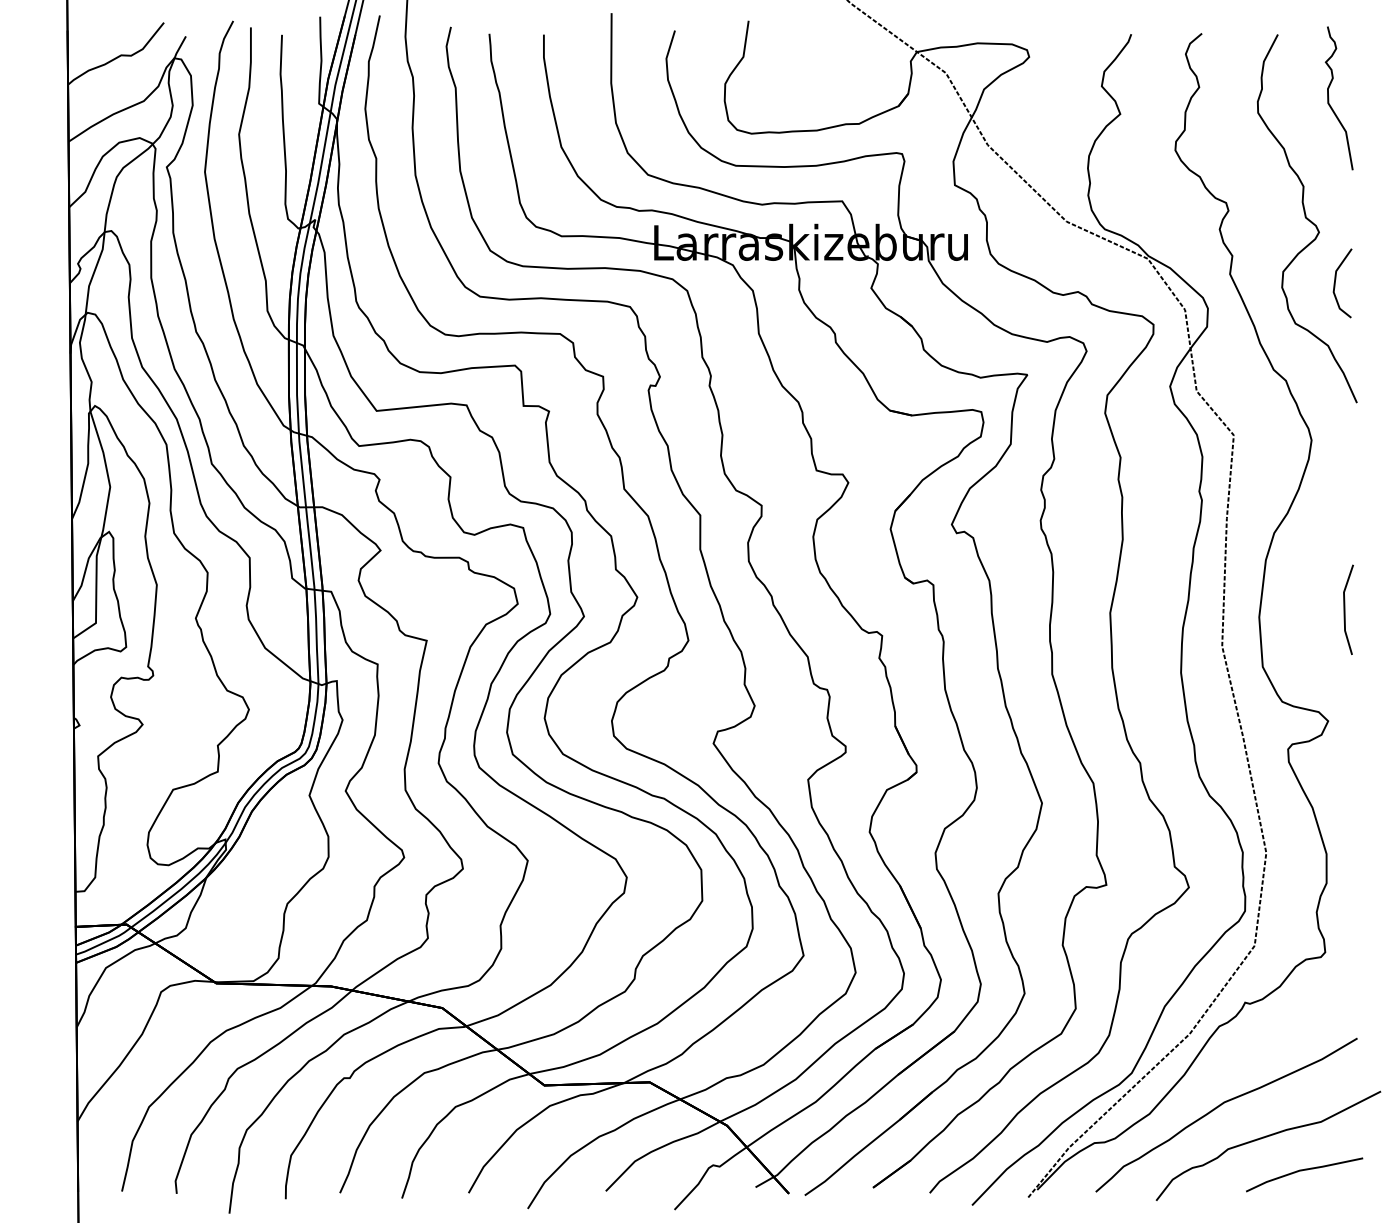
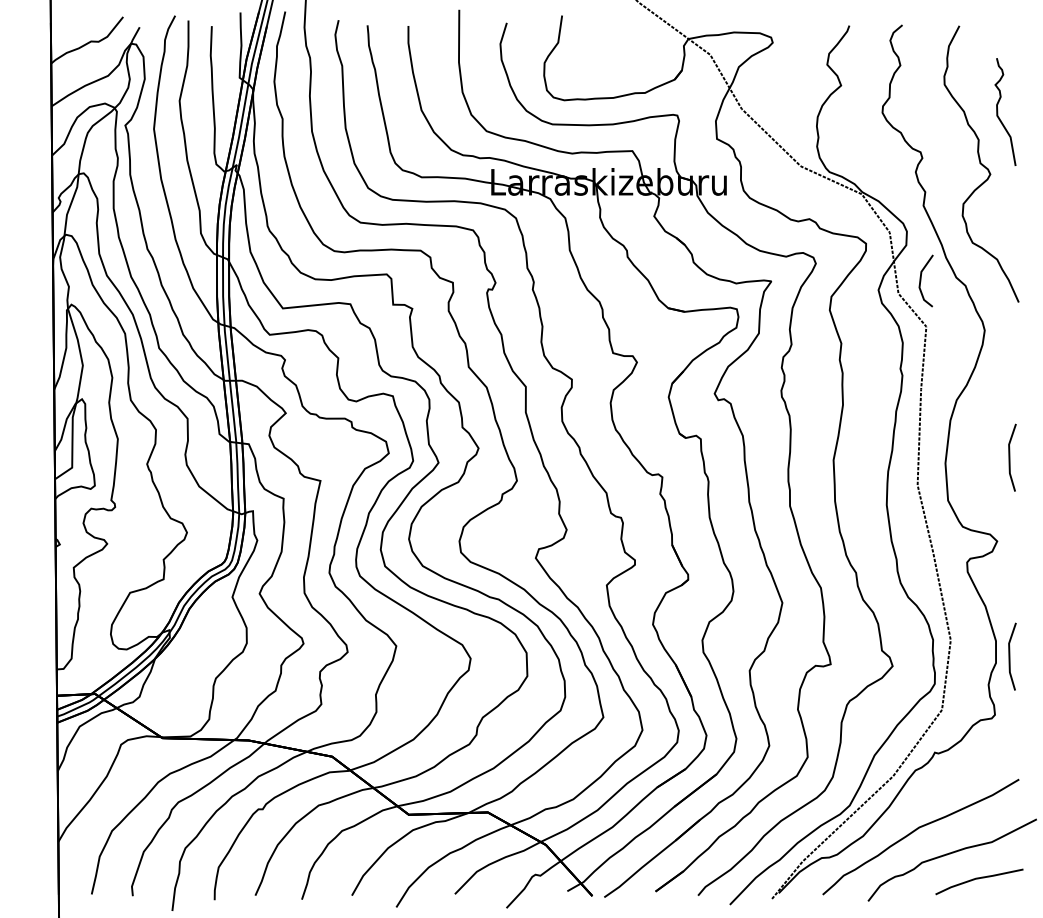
curve: (1329, 98) -> (998, 112), moved
line: (1335, 283) -> (920, 281), moved
line: (1345, 874) -> (1010, 656), added

